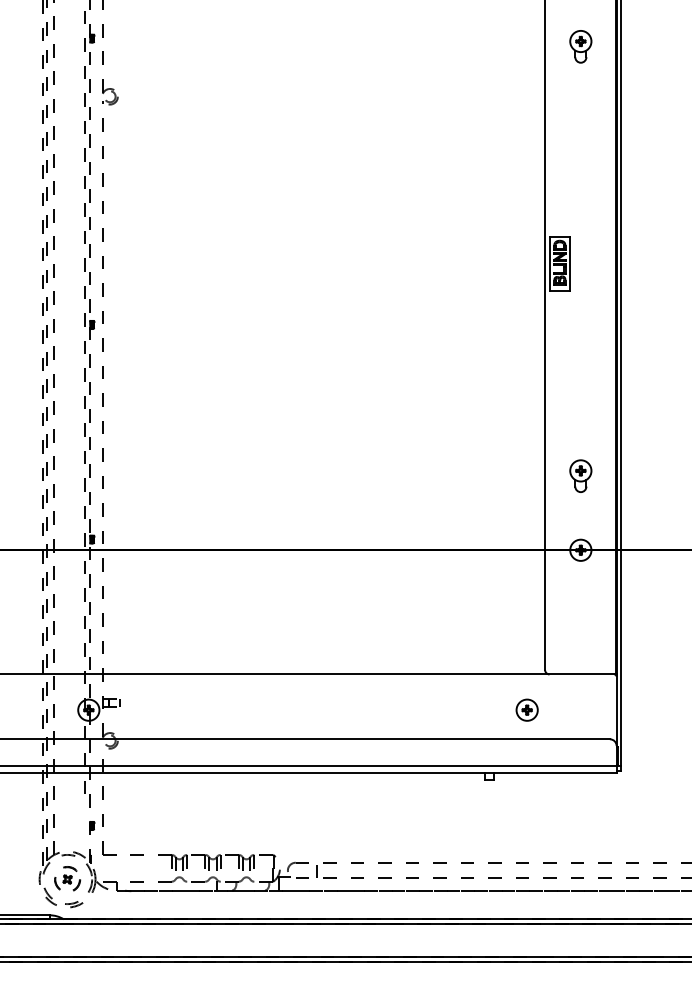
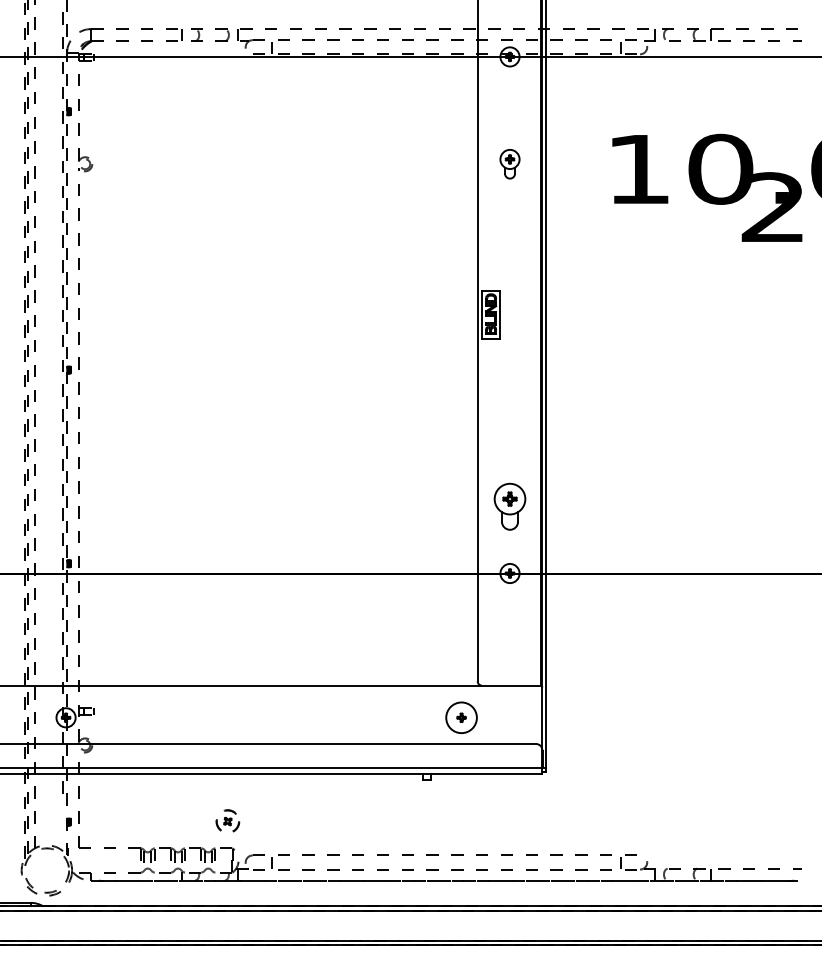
part: (580, 47) -> (509, 164), moved
part: (580, 476) -> (509, 506), size x1.6
circle: (527, 709) -> (461, 717), size x1.6
part: (67, 878) -> (227, 820), moved

